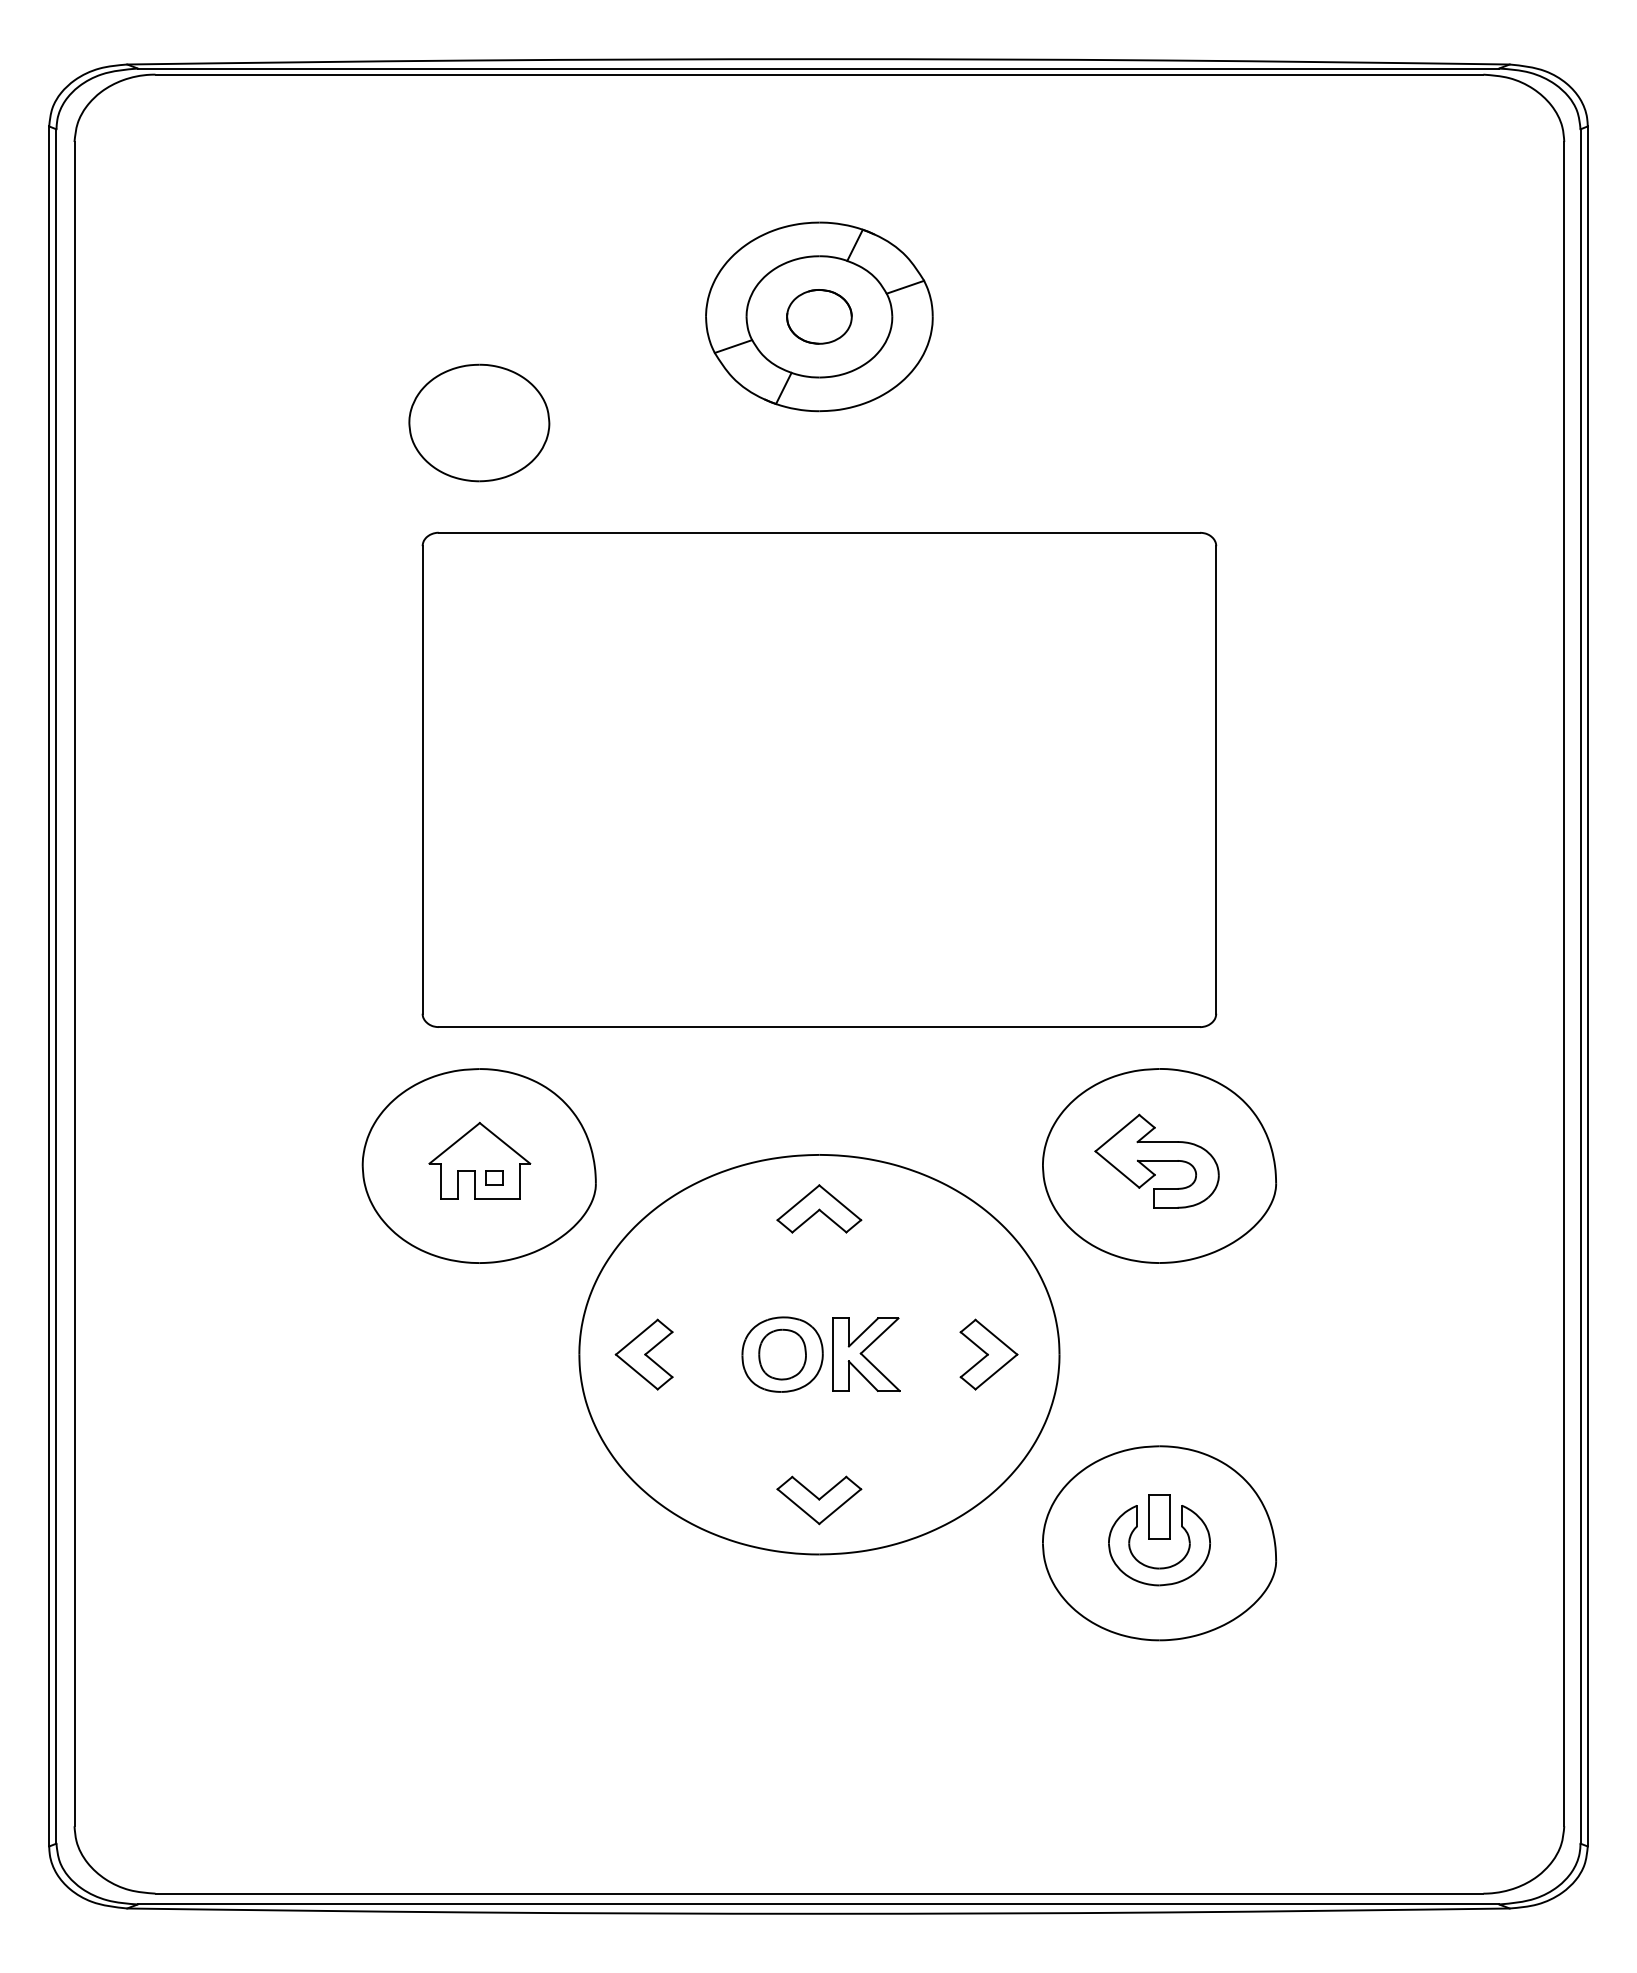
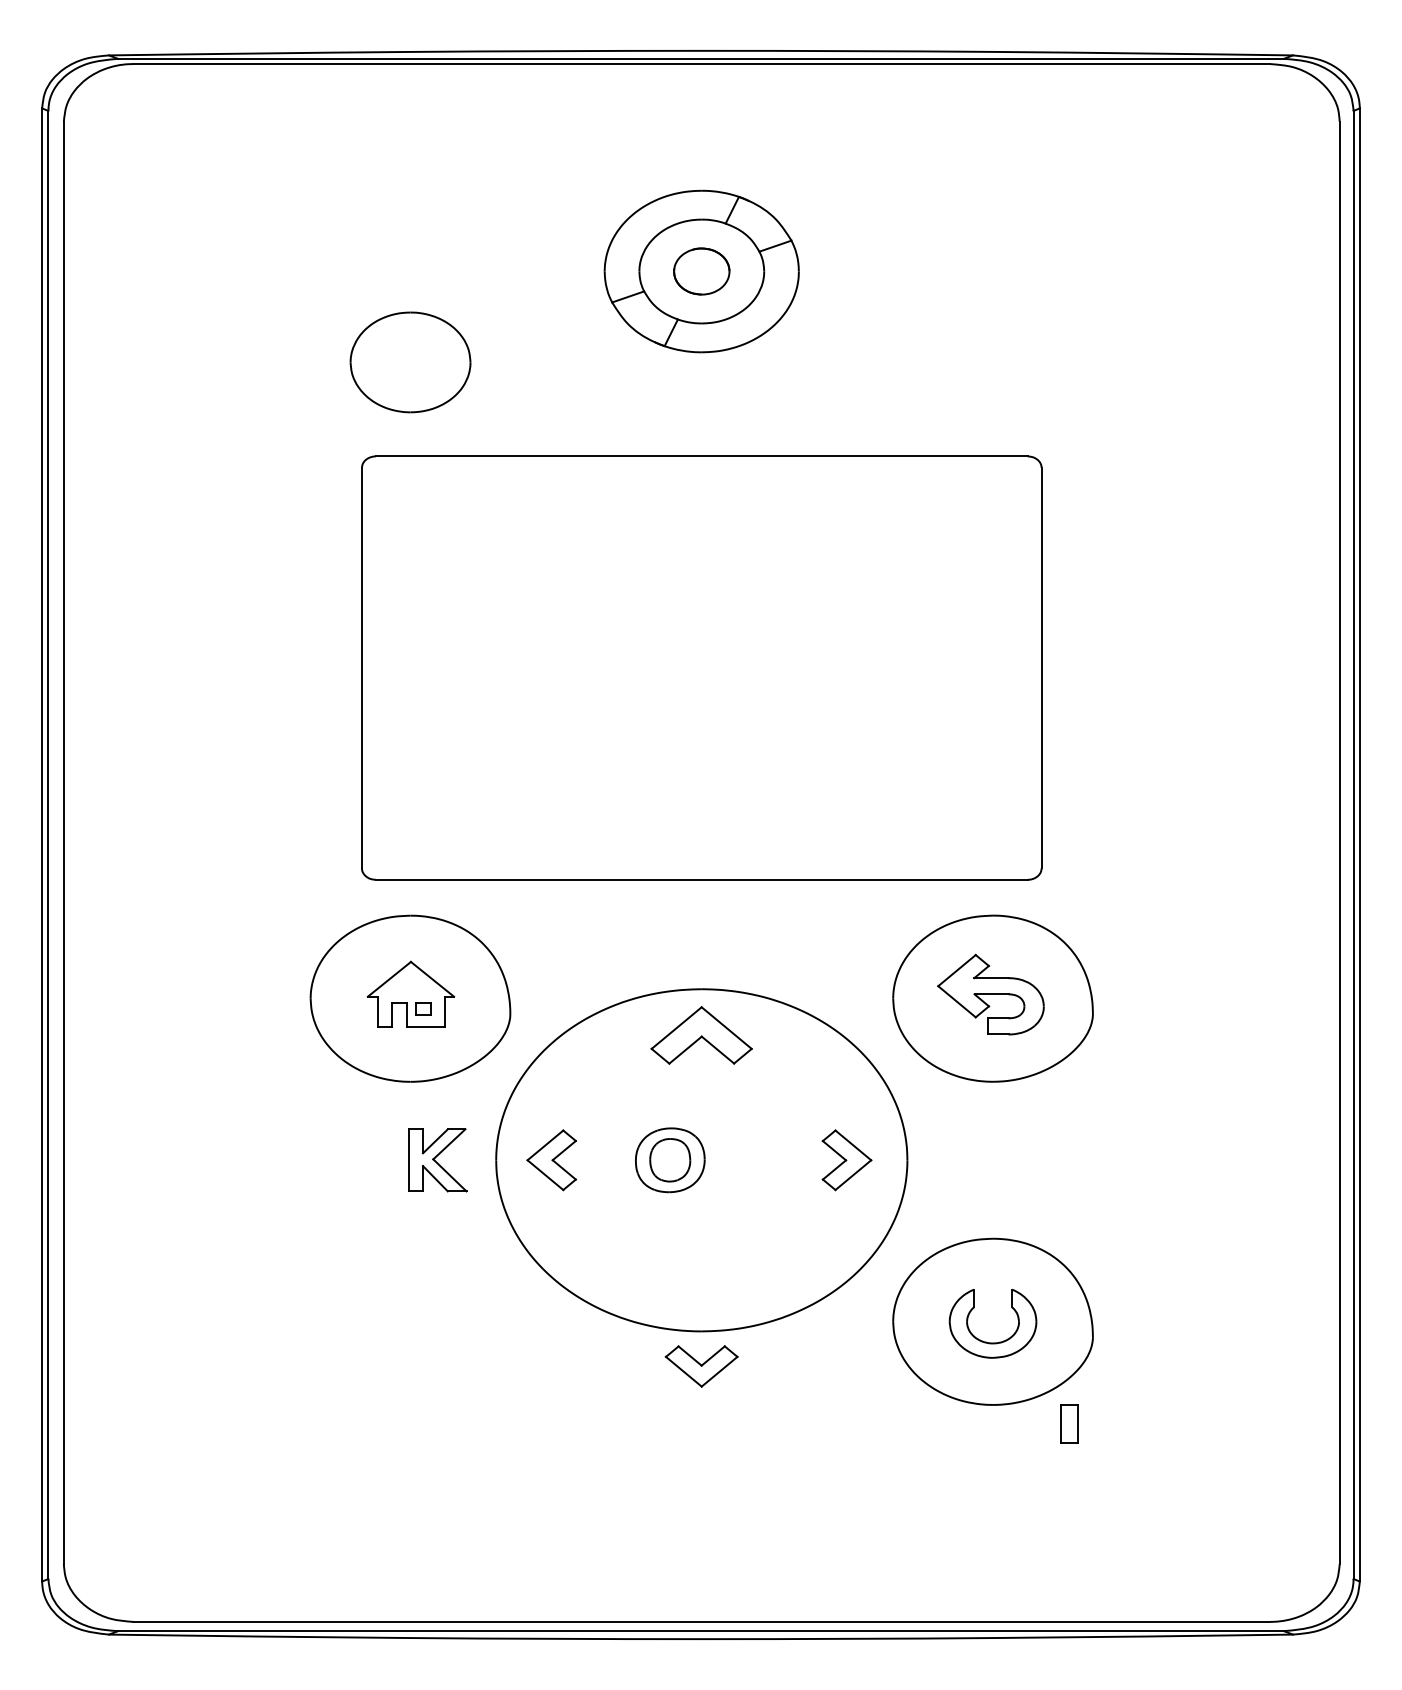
part: (819, 1208) -> (701, 1035), size x1.4
part: (866, 1354) -> (438, 1160), moved
part: (819, 1500) -> (701, 1366), moved
part: (1159, 1516) -> (1069, 1423), moved

